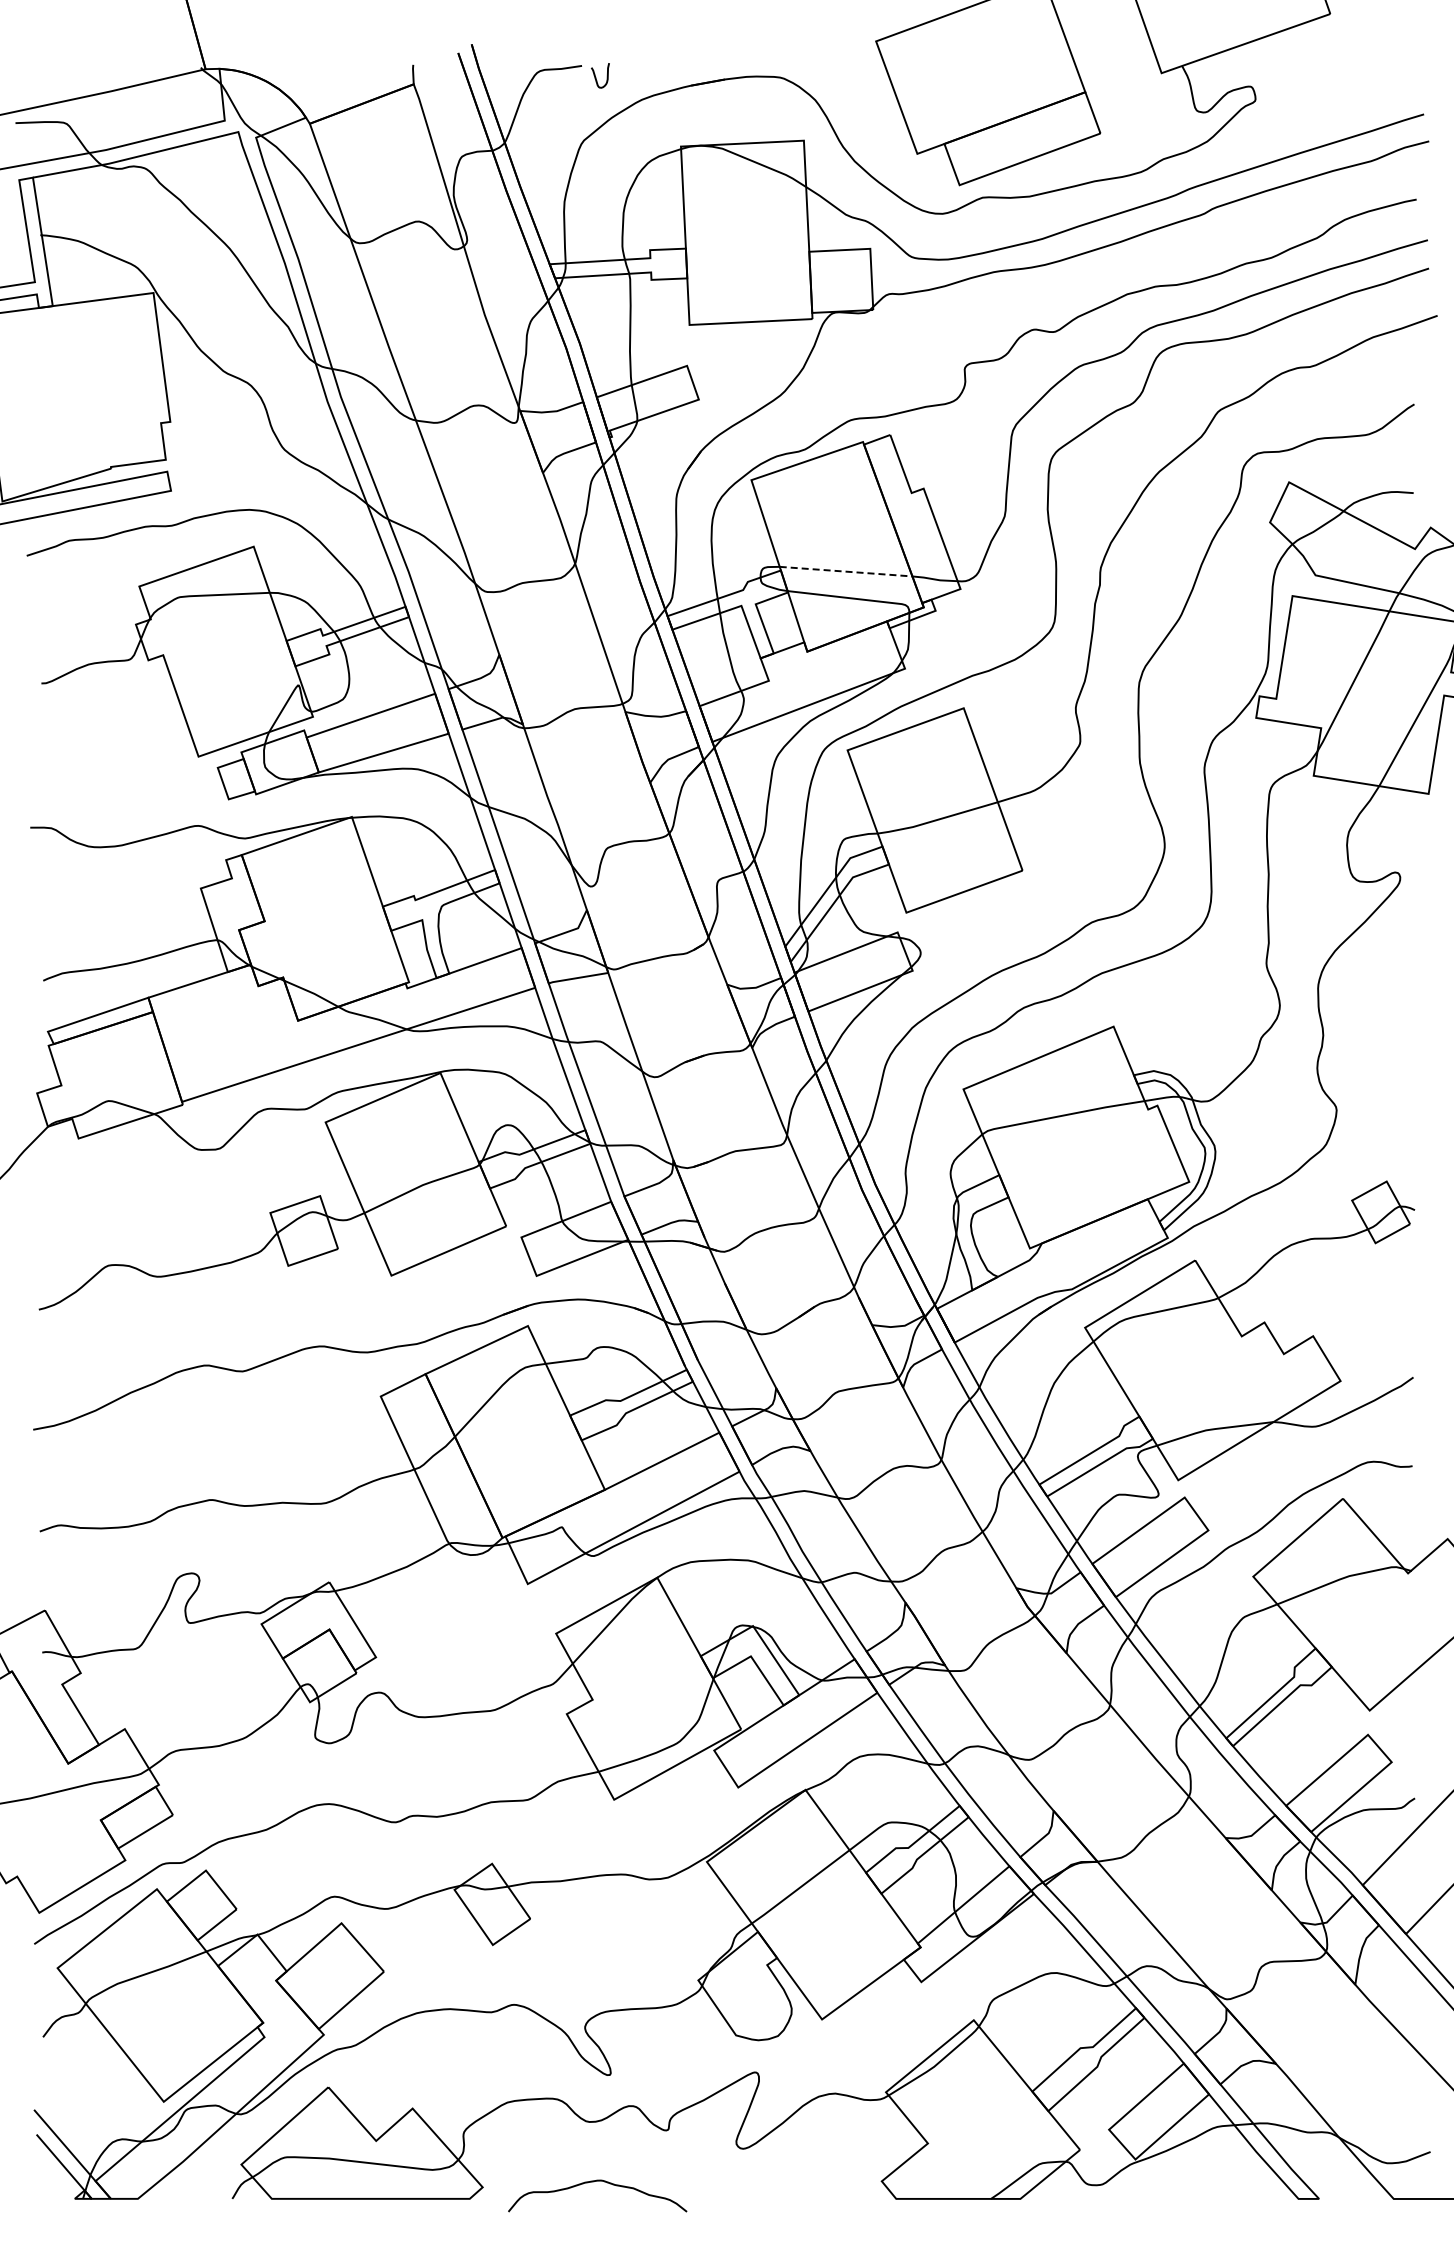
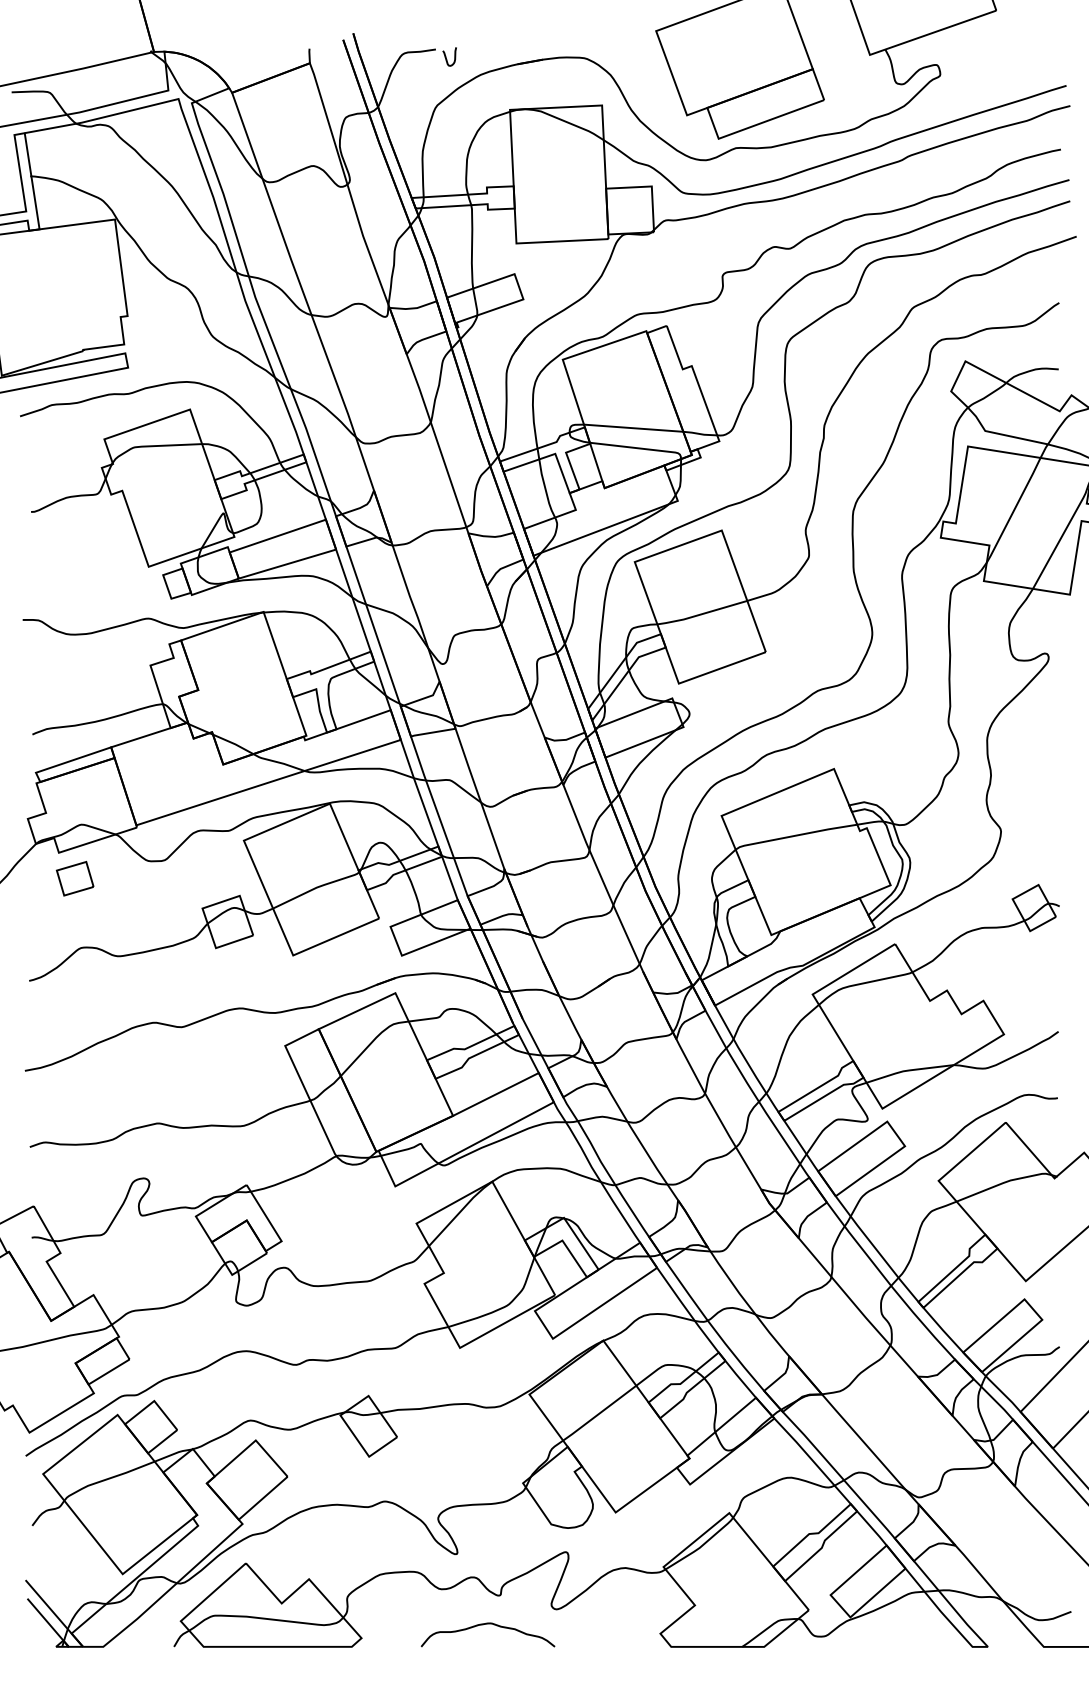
line: (846, 571) -> (633, 428), dashed -> solid
part: (100, 1172) -> (75, 878), added
curve: (593, 2182) -> (484, 1624), moved

